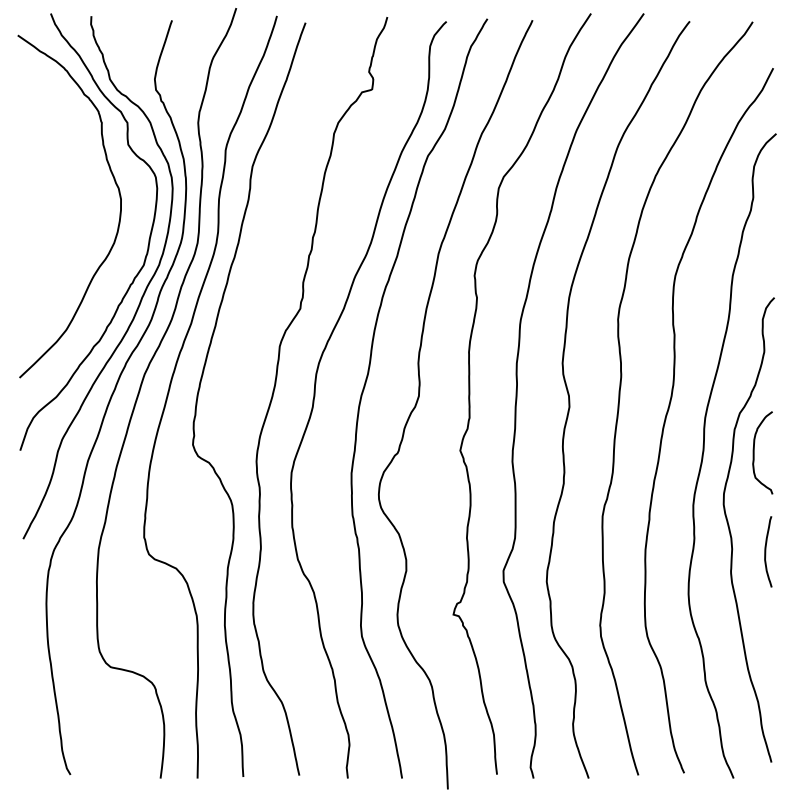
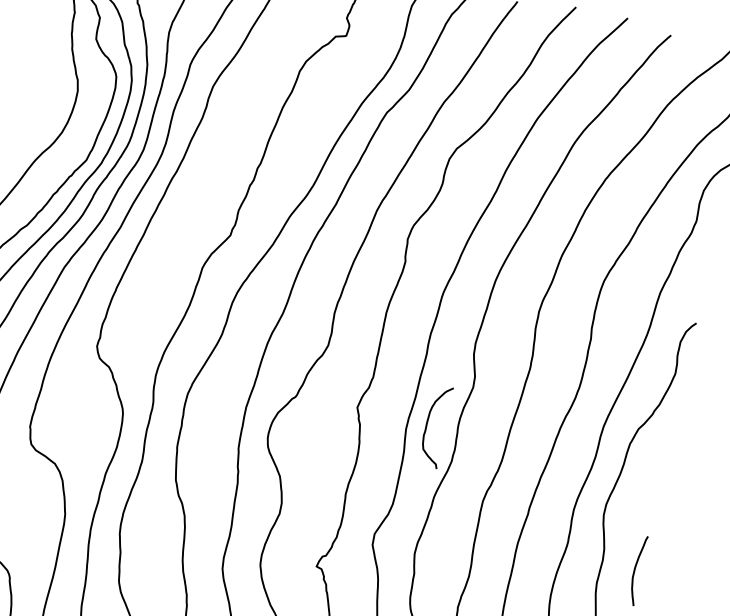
curve: (754, 452) -> (427, 424), moved

